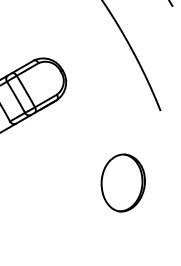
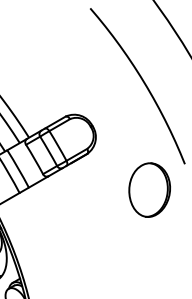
part: (123, 182) -> (149, 189), moved

